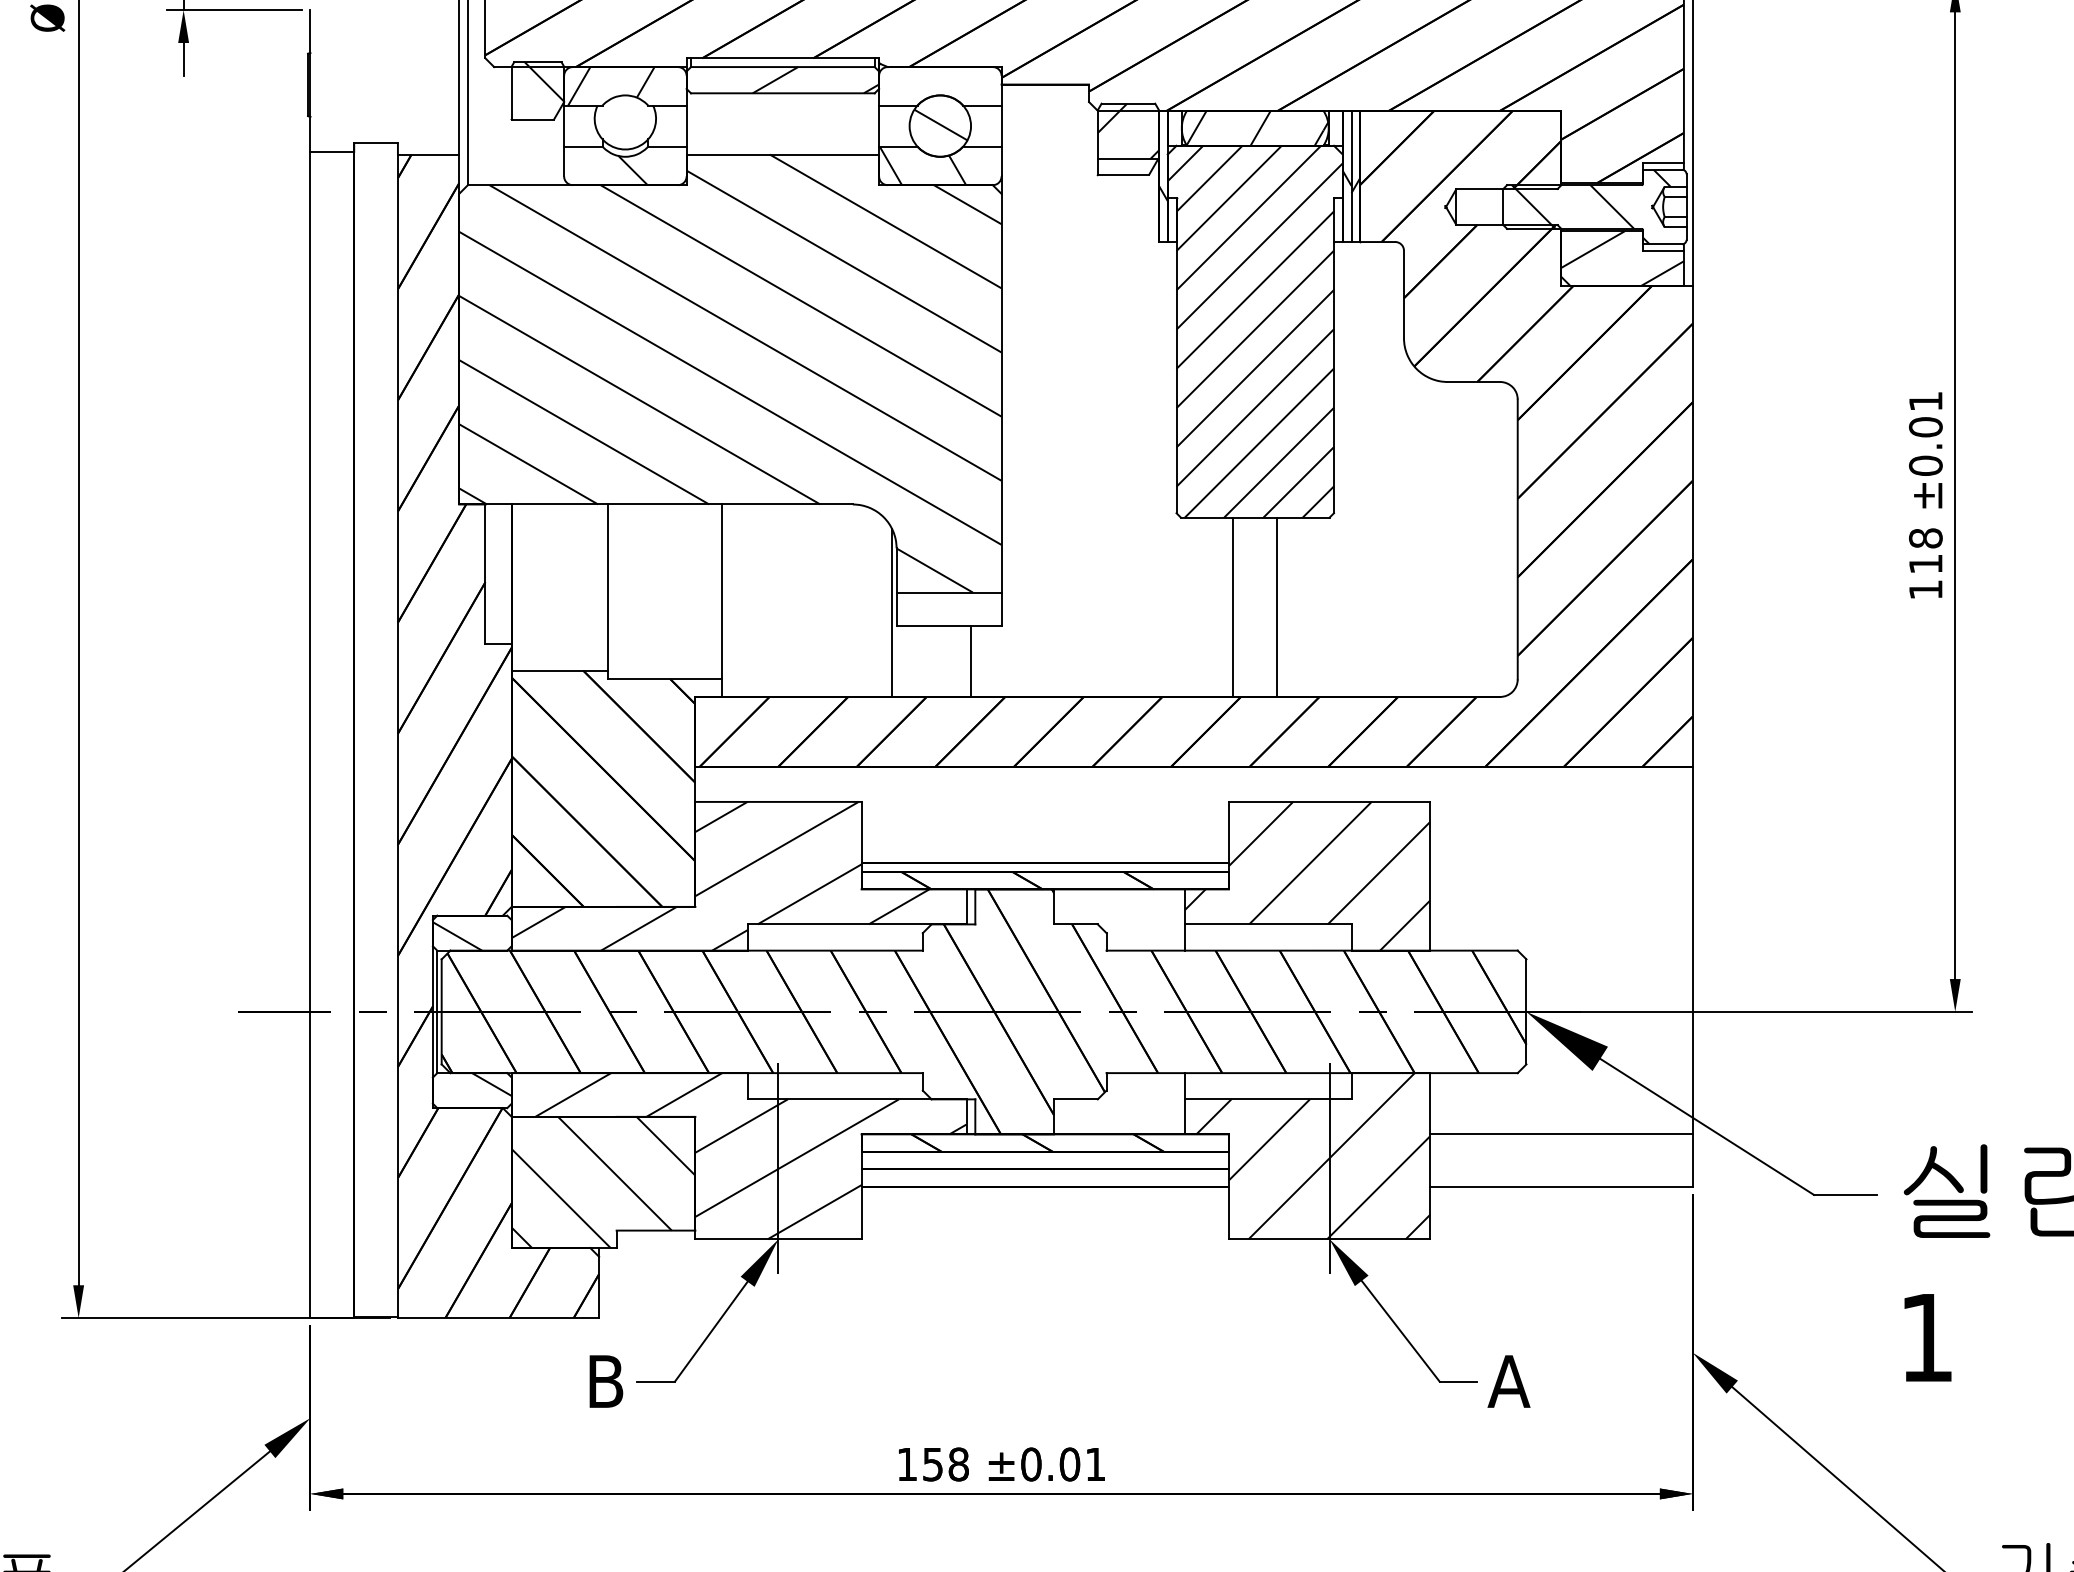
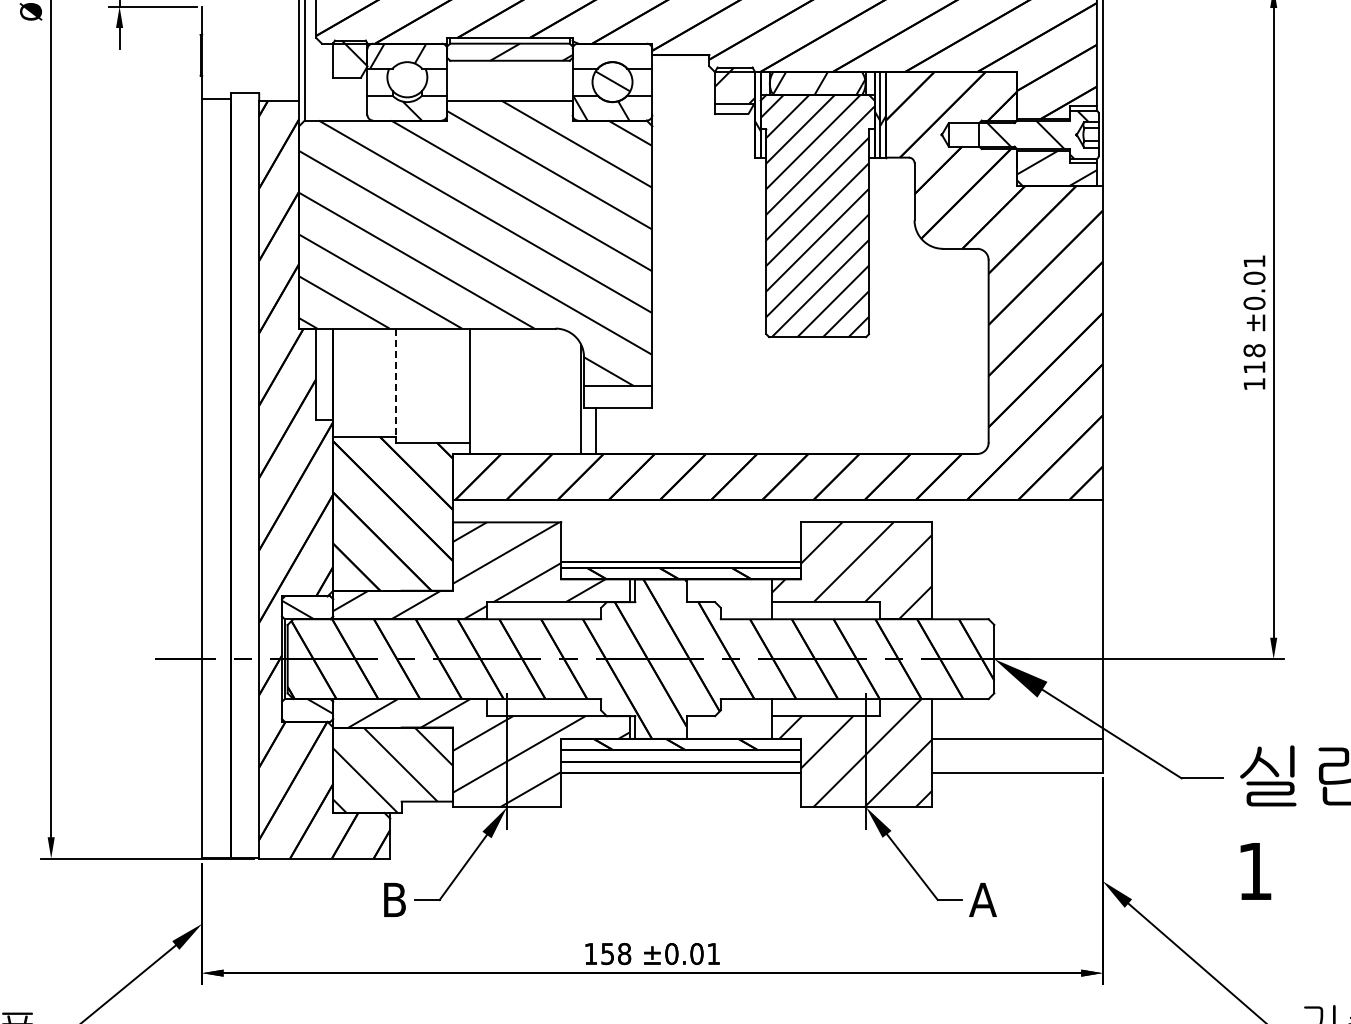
line: (607, 588) -> (395, 383), solid -> dashed
line: (1233, 607) -> (803, 395), removed
line: (1276, 607) -> (831, 395), removed
line: (970, 660) -> (596, 430), moved

